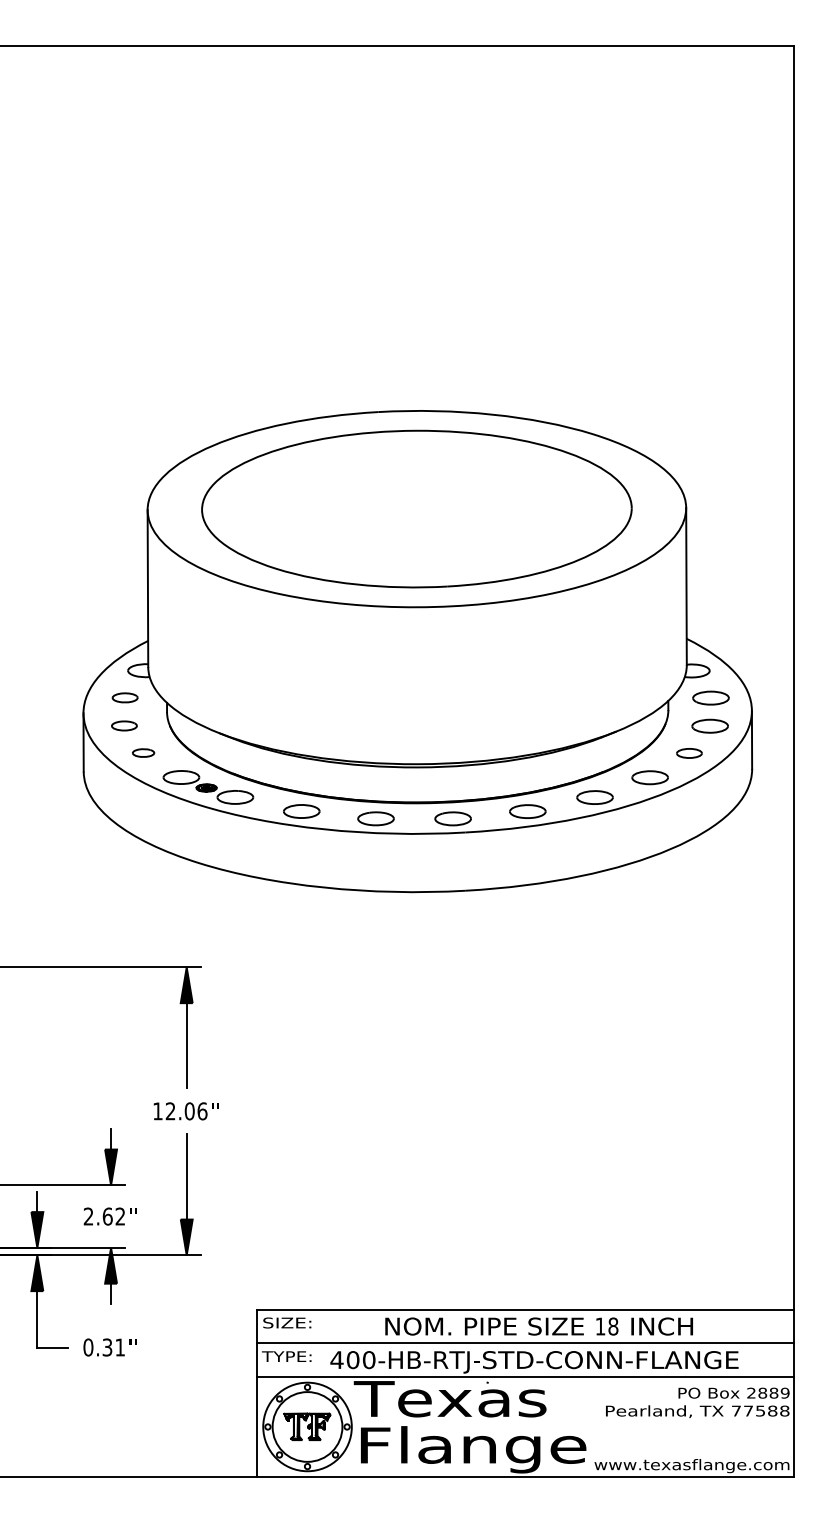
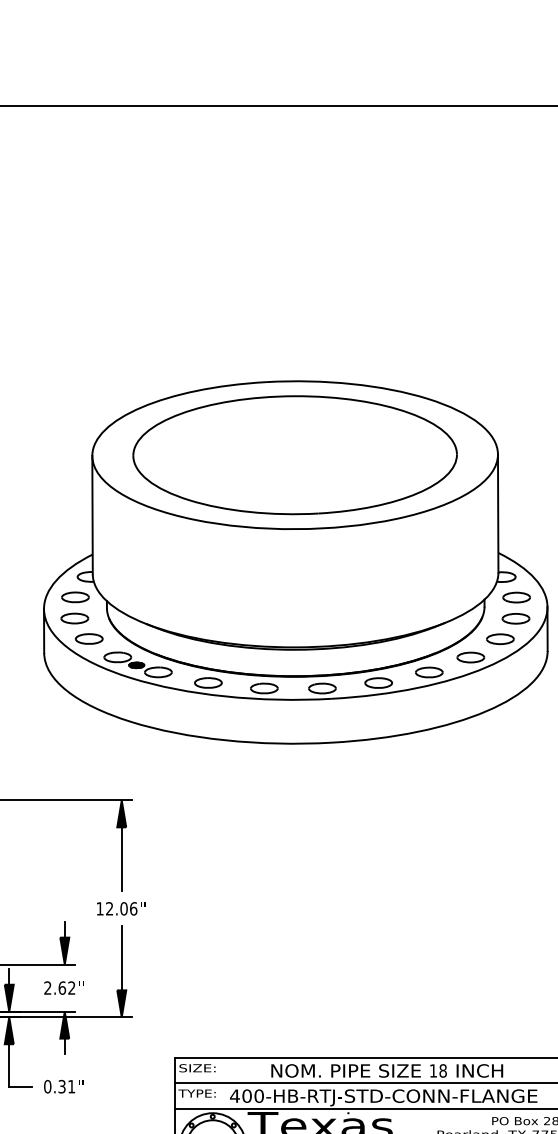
part: (124, 697) -> (74, 597), size x1.43
part: (124, 725) -> (74, 618), size x1.43
part: (143, 752) -> (89, 638), size x1.67
part: (689, 753) -> (500, 639), size x1.43

